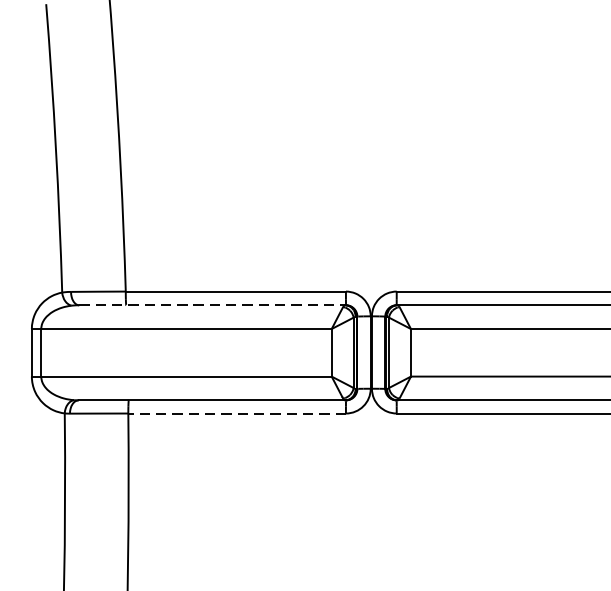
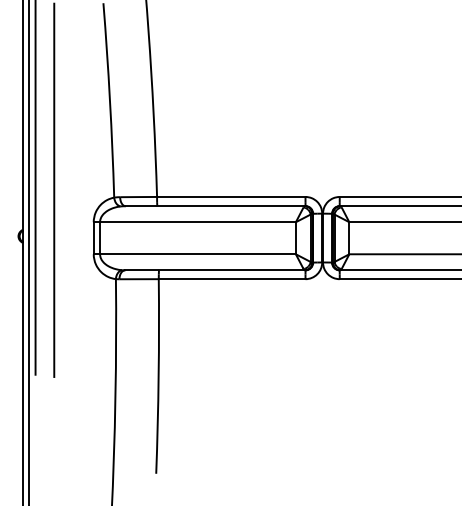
line: (212, 305) -> (215, 206), dashed -> solid
line: (236, 413) -> (231, 279), dashed -> solid

